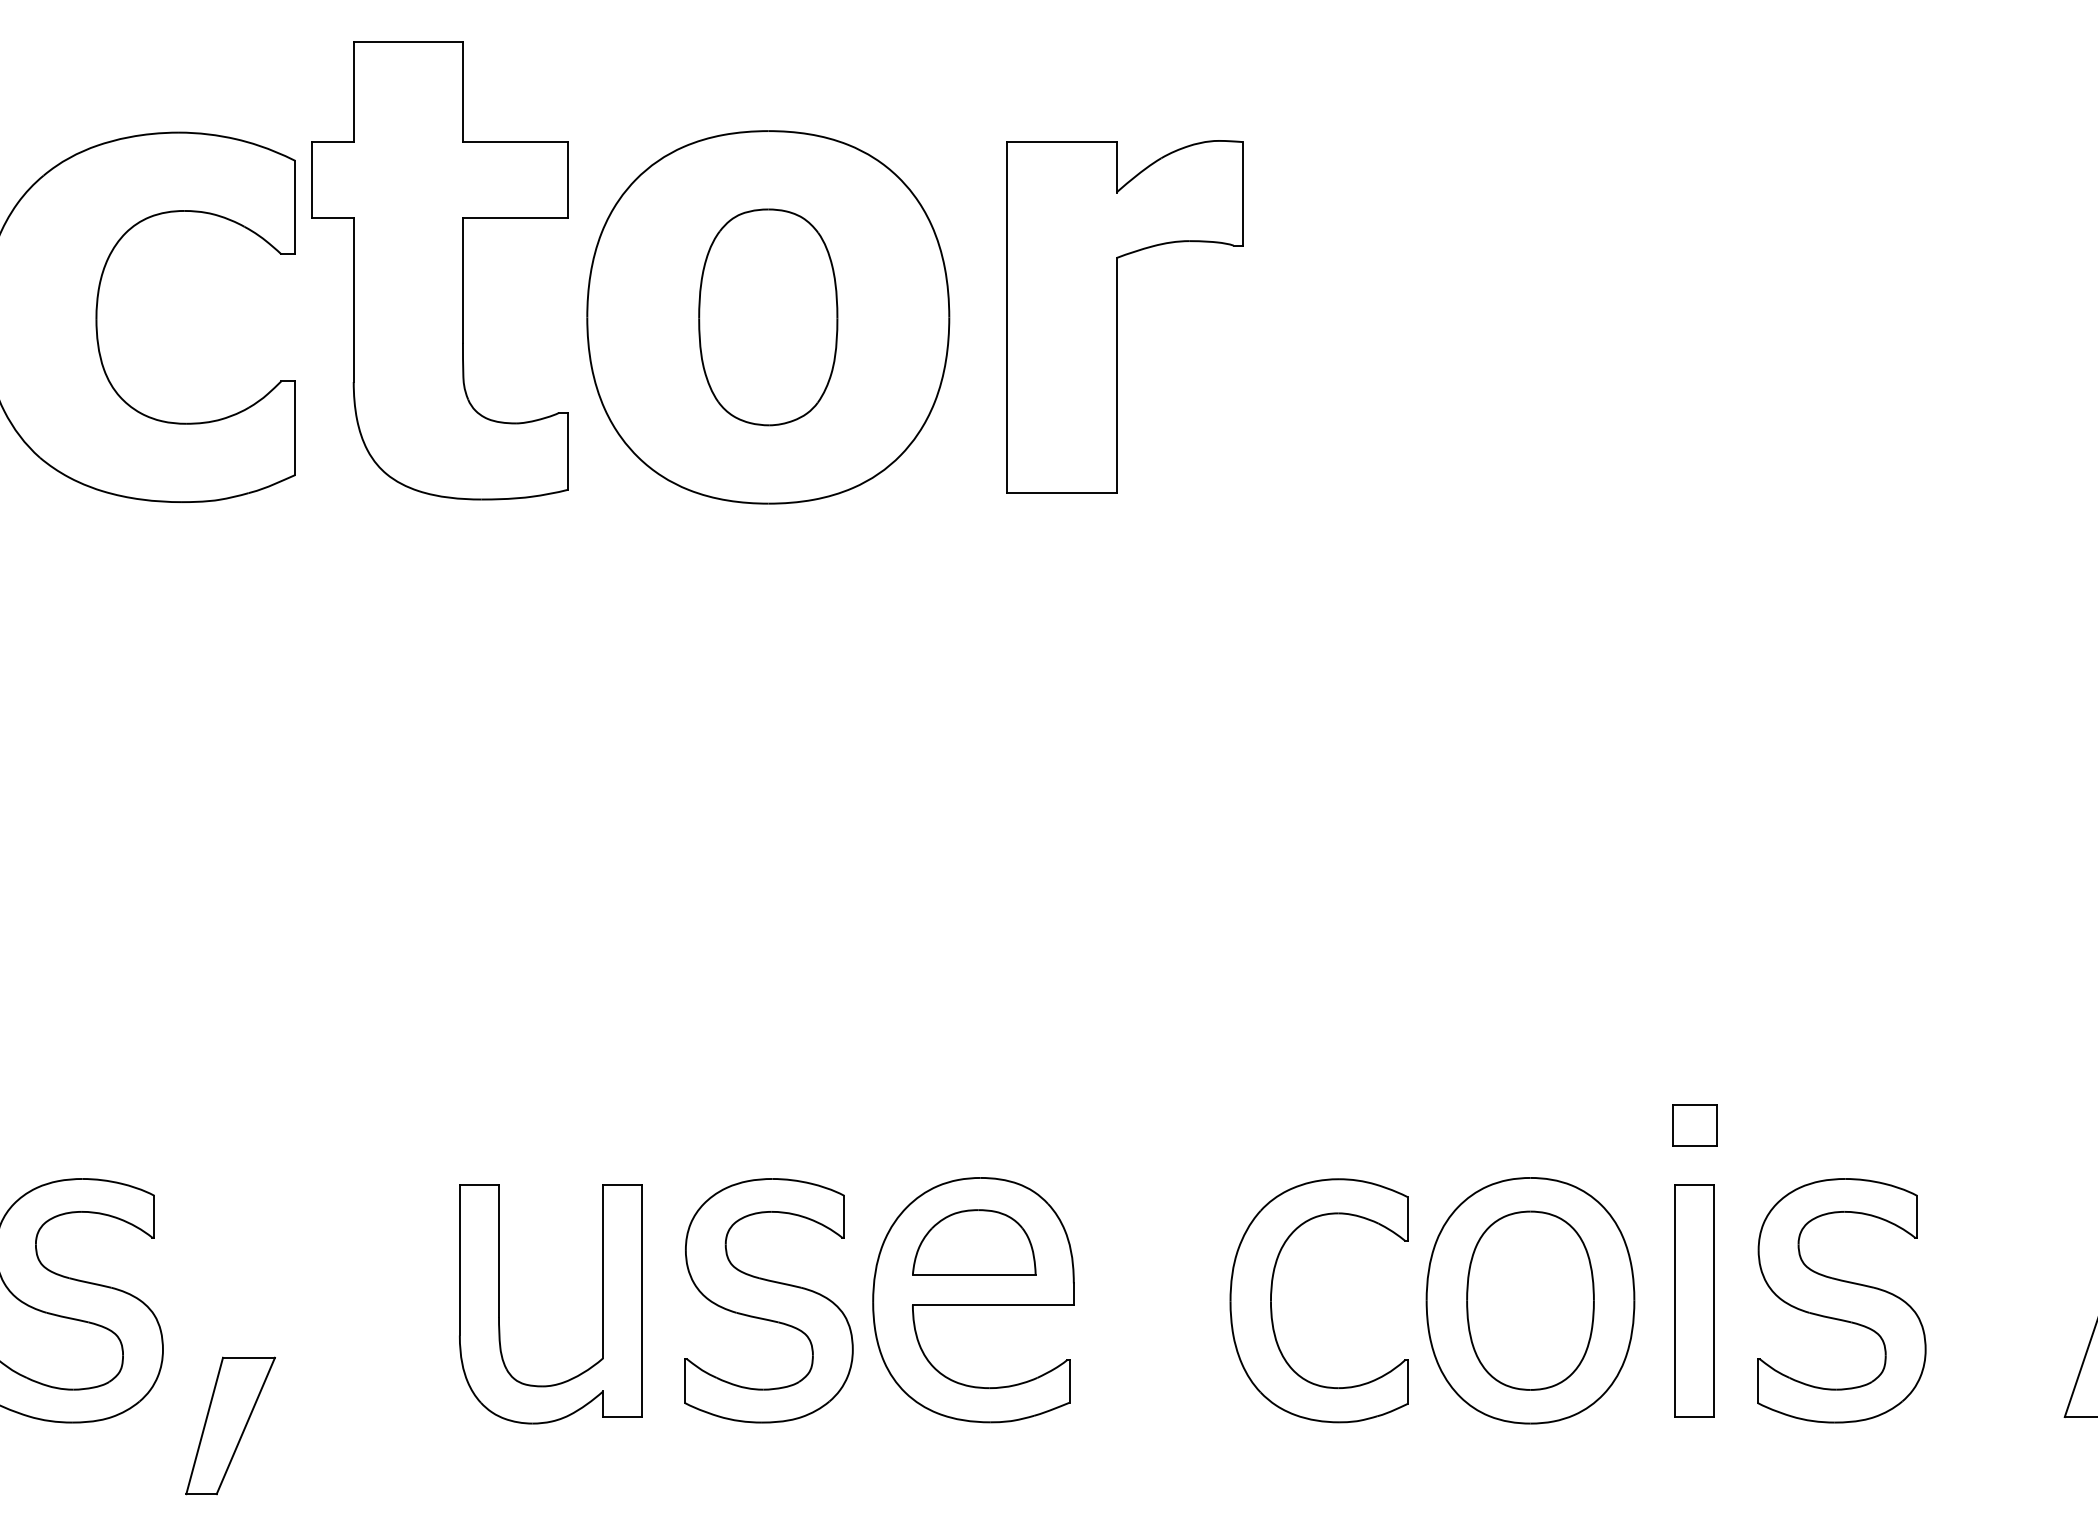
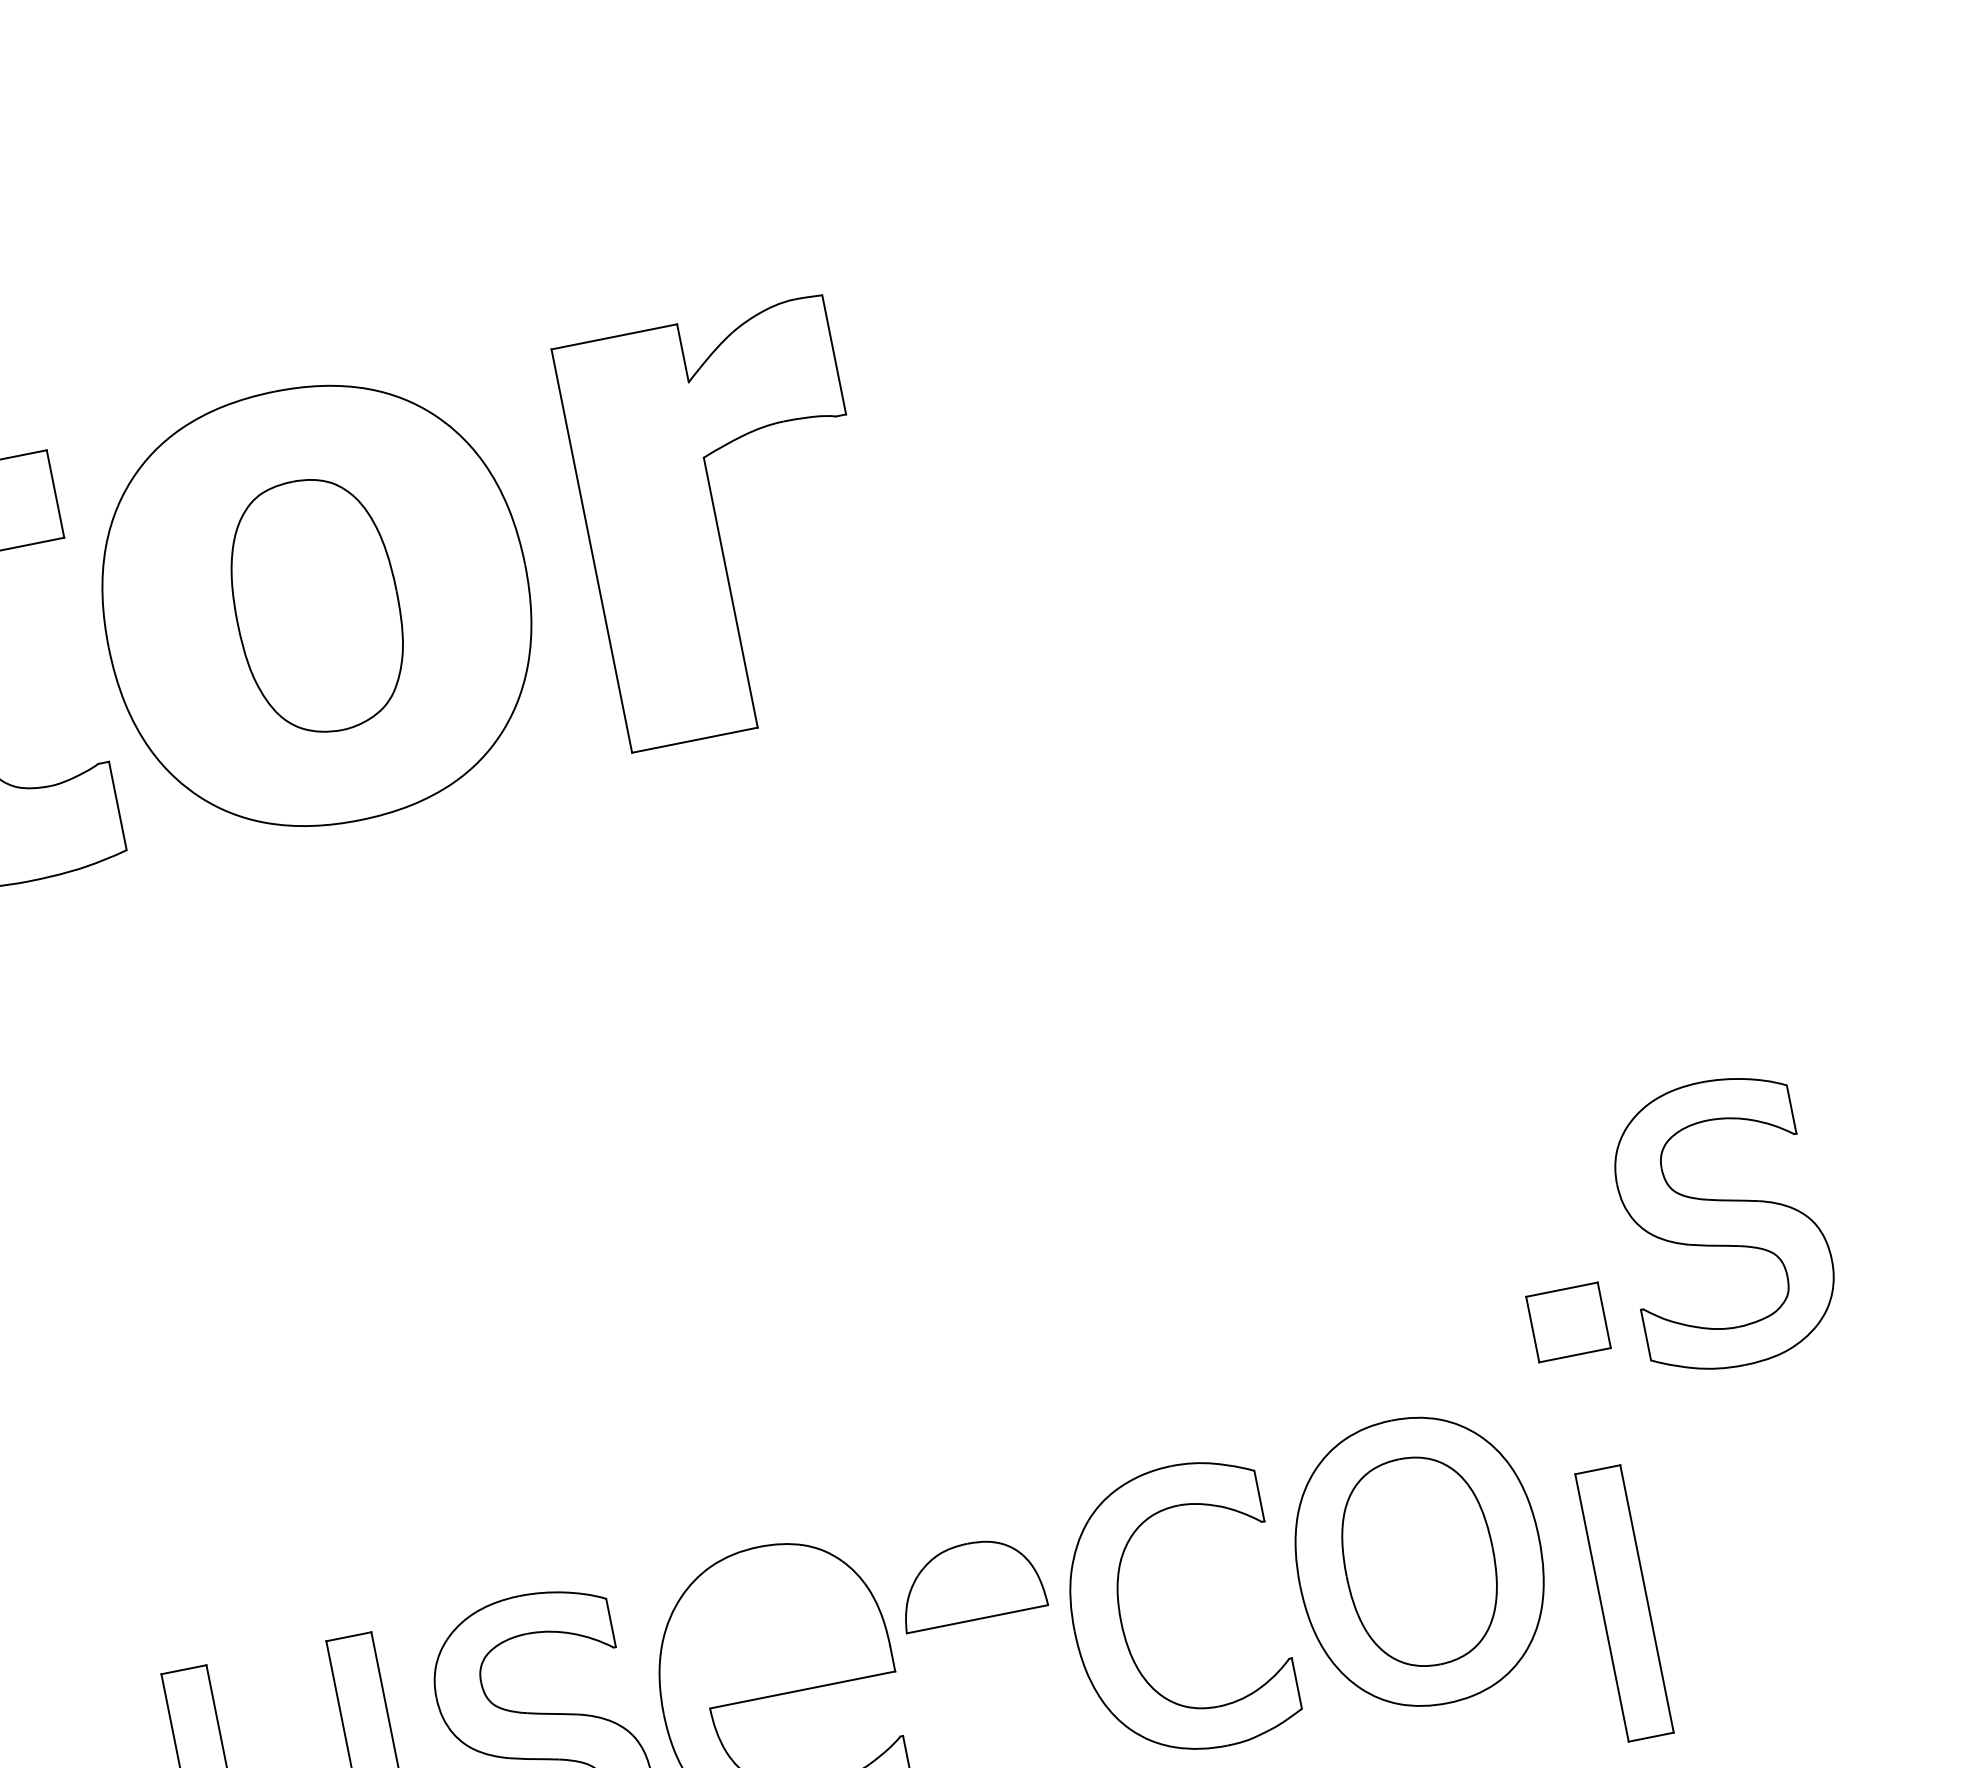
part: (1694, 1125) -> (1567, 1322), size x1.4
part: (974, 1242) -> (970, 1581), moved
part: (1694, 1300) -> (1624, 1603), moved
part: (1841, 1300) -> (1723, 1223), moved

